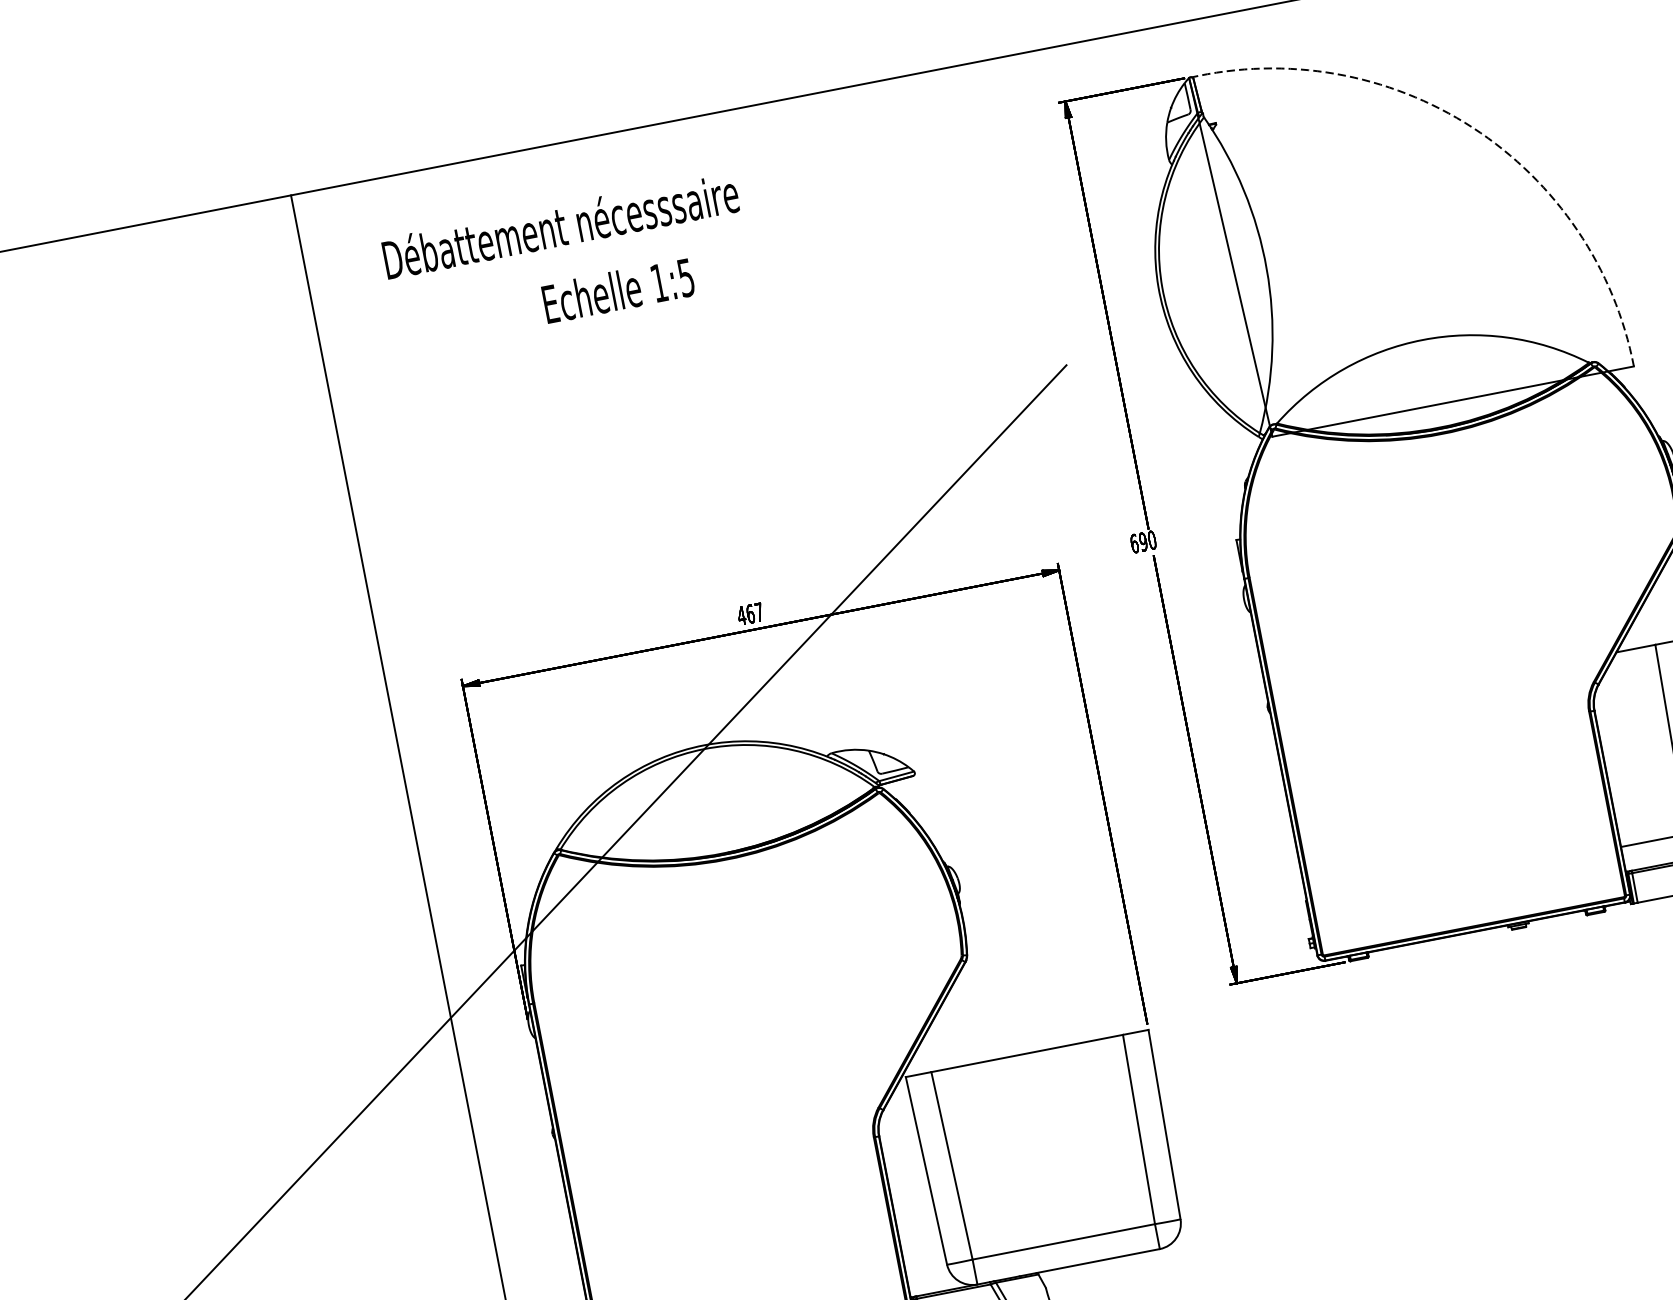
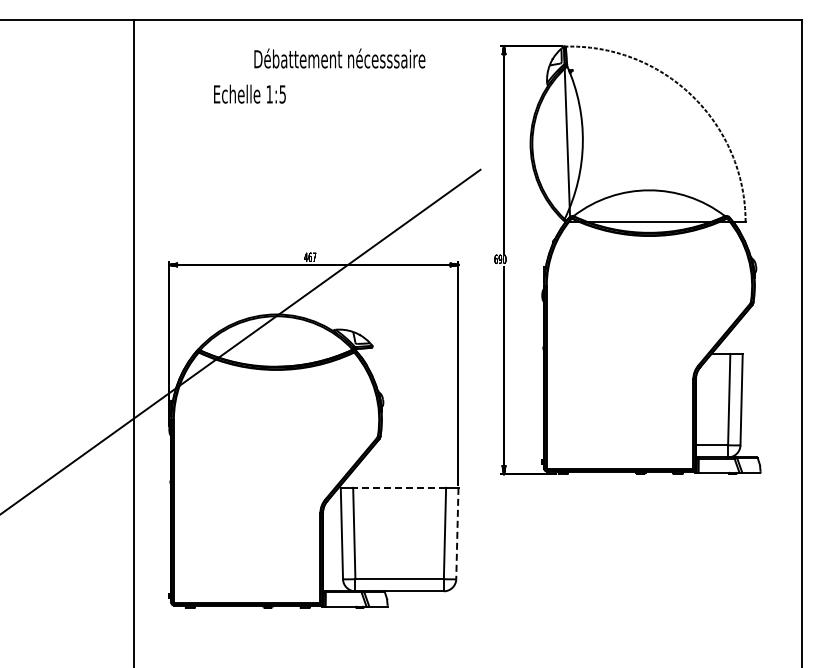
text: (559, 225) -> (339, 58), moved
text: (617, 289) -> (249, 93), moved
line: (1026, 1052) -> (399, 487), solid -> dashed
line: (1164, 1124) -> (457, 533), solid -> dashed

